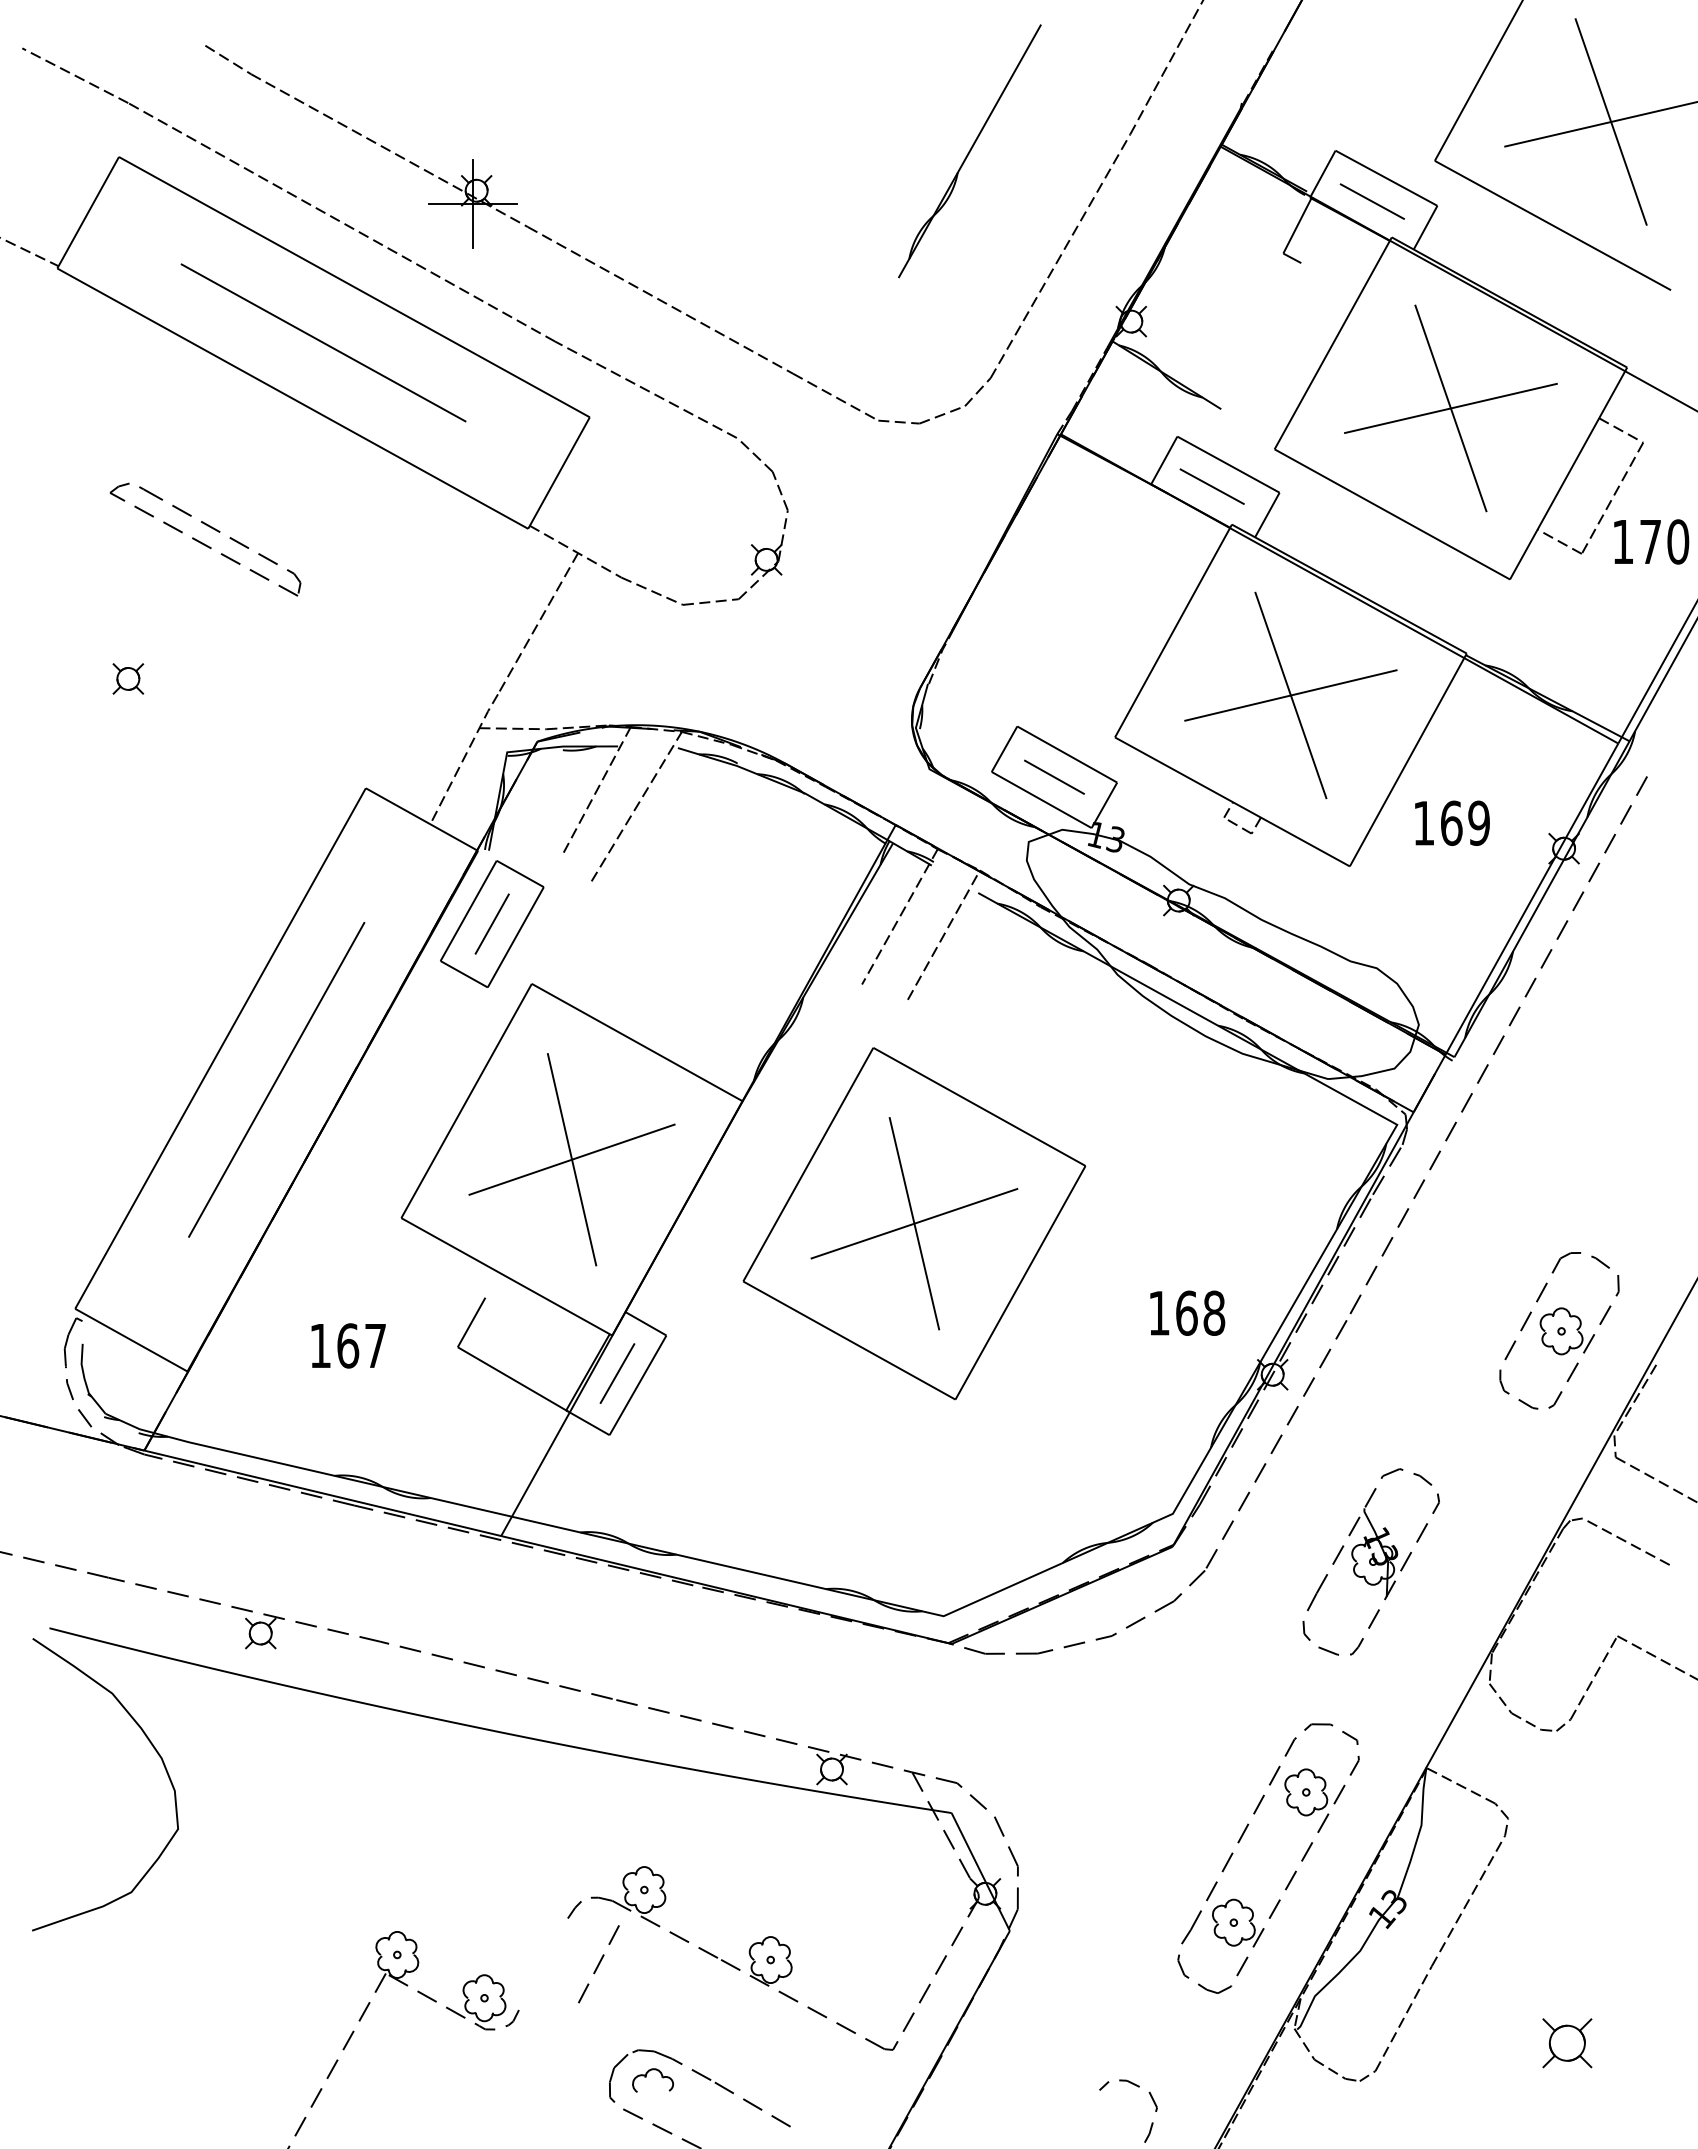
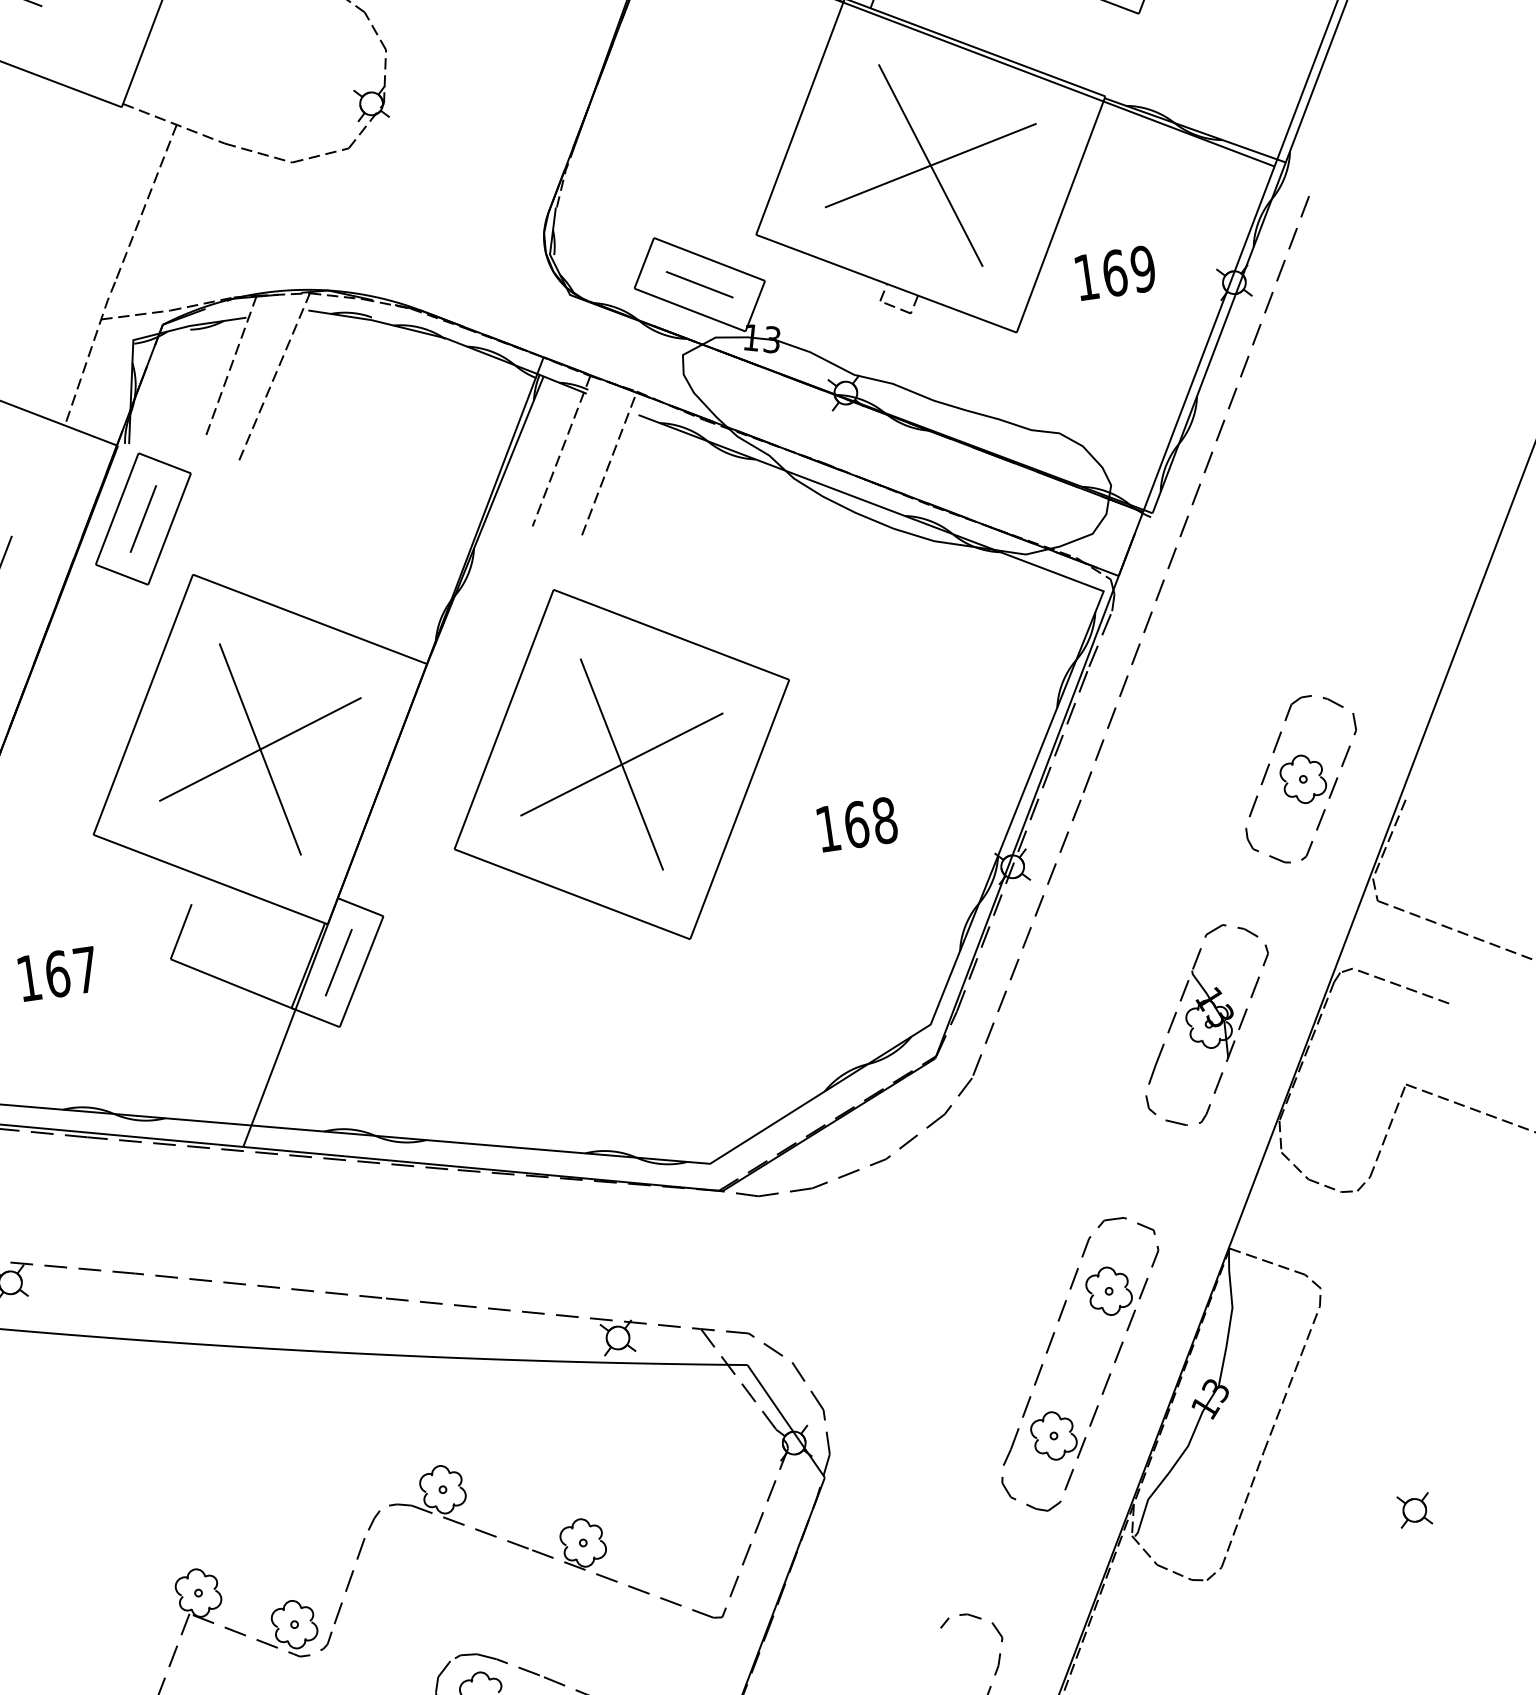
text: (1187, 1312) -> (857, 823), moved
part: (1370, 1561) -> (1206, 1024), moved
line: (598, 1964) -> (349, 1581), moved
part: (1567, 2042) -> (1414, 1509), size x0.62

